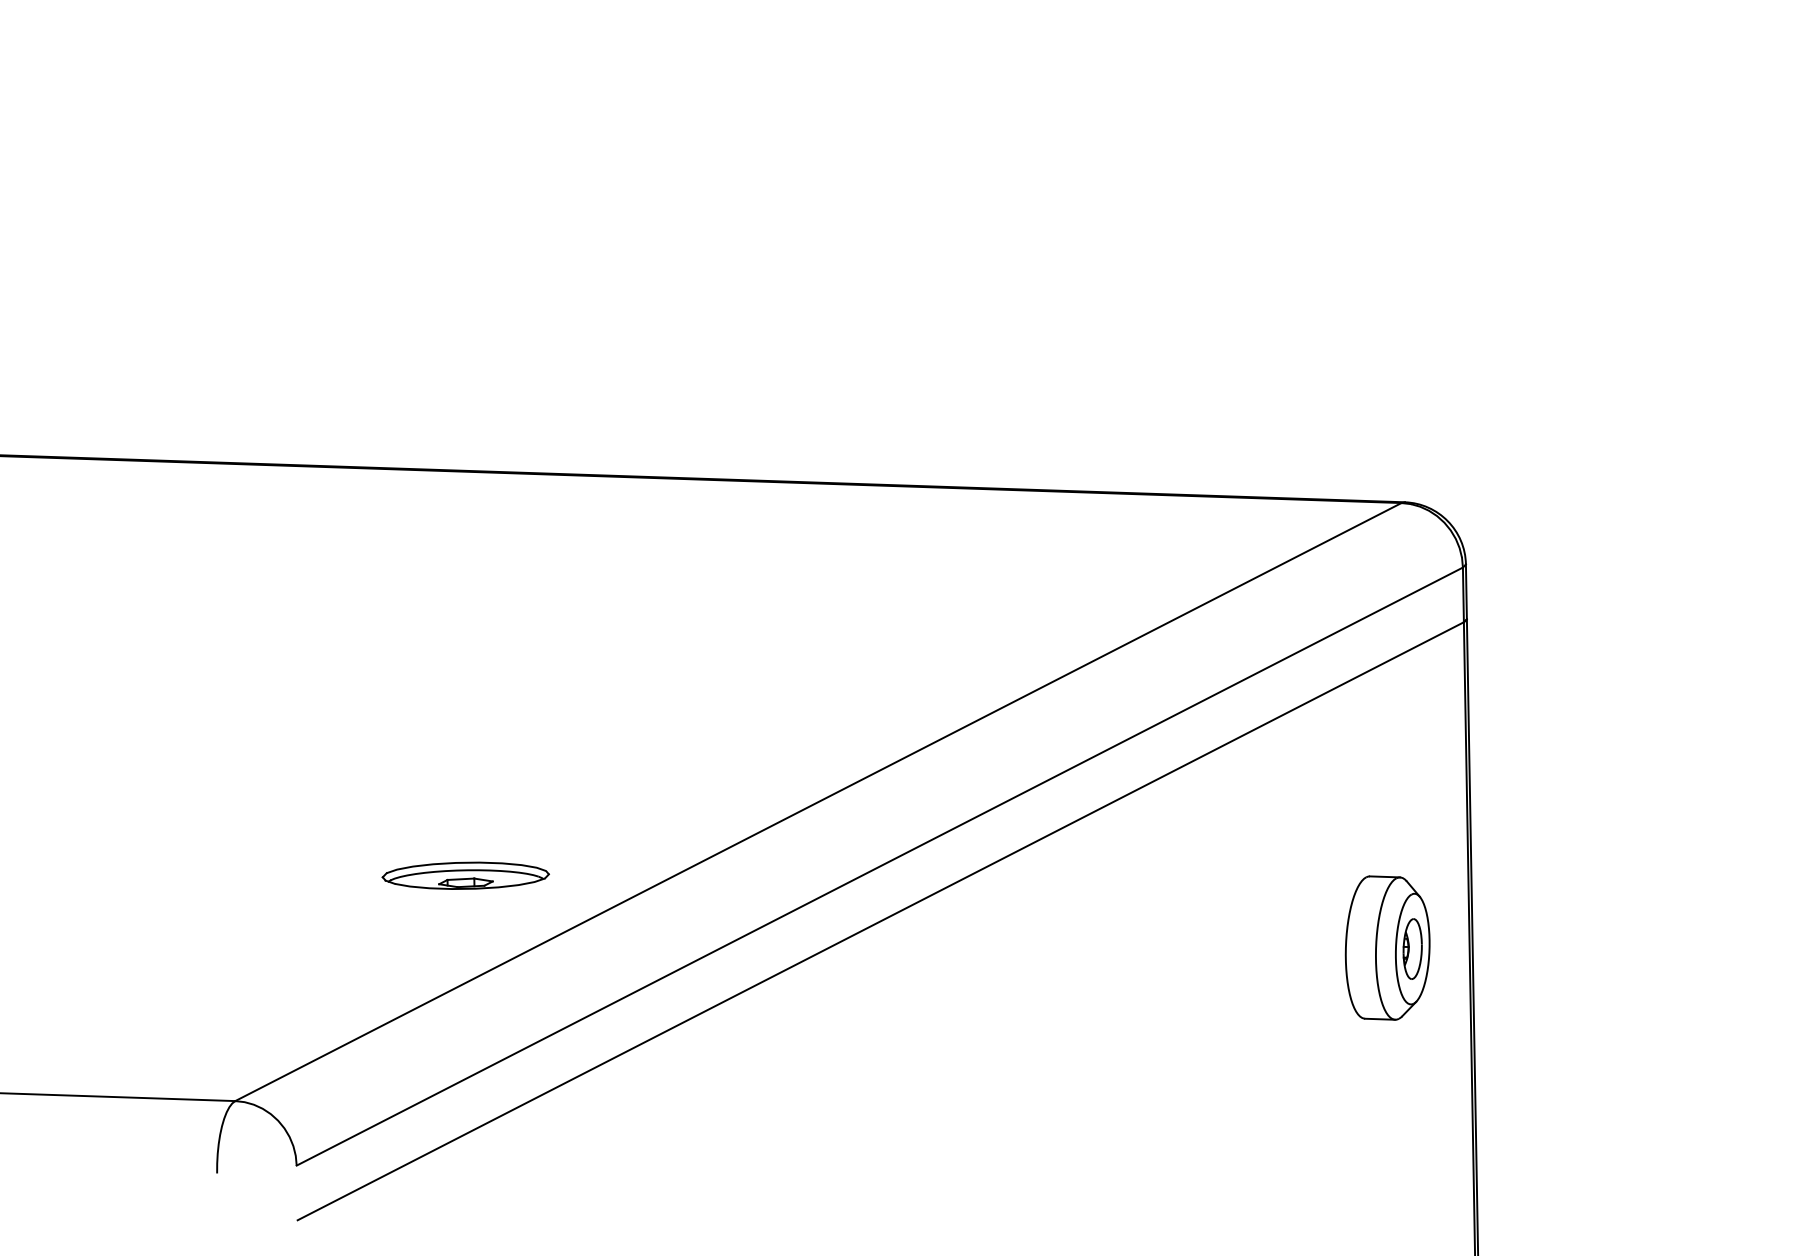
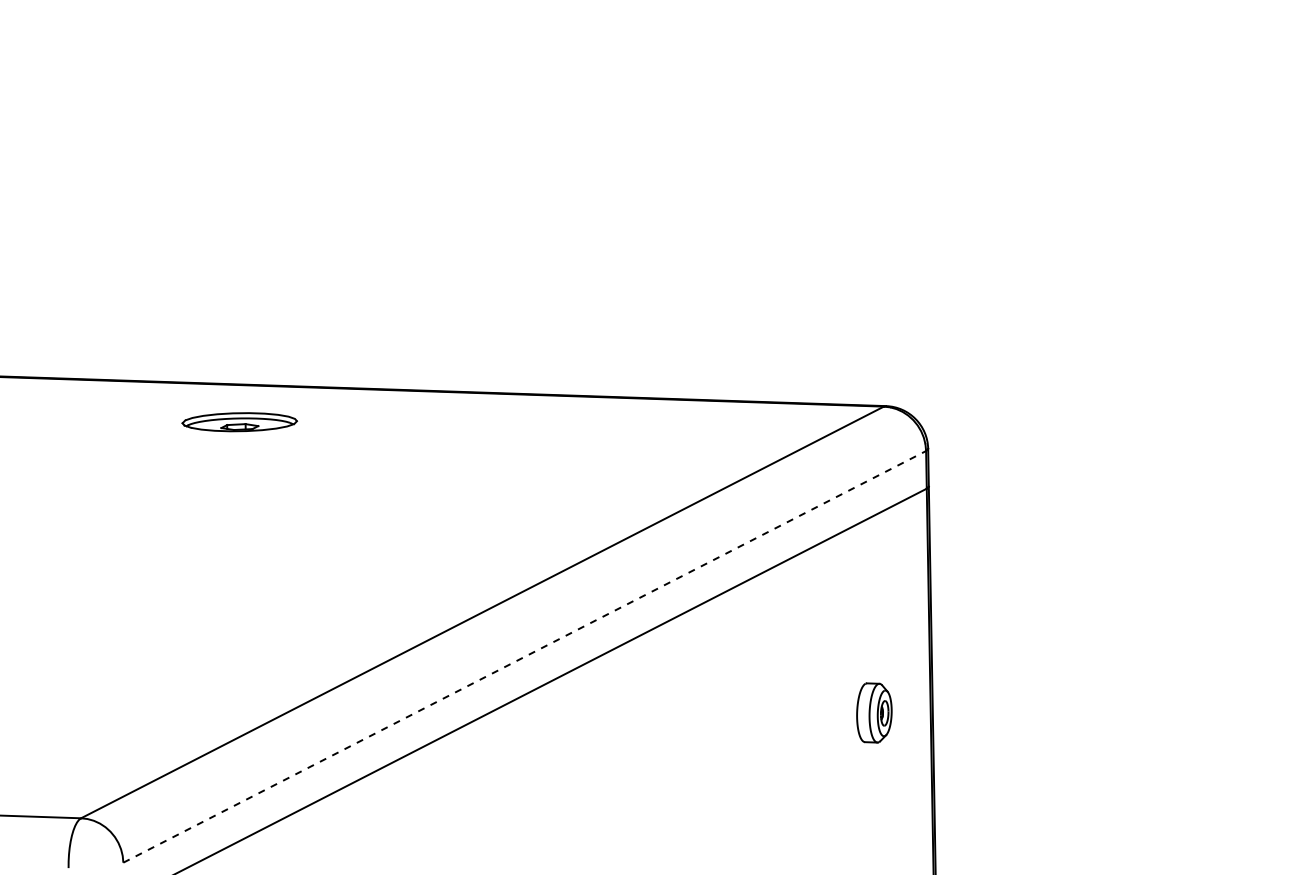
line: (880, 866) -> (525, 656), solid -> dashed
part: (465, 876) -> (239, 422), moved
part: (1387, 947) -> (874, 712), size x0.6

